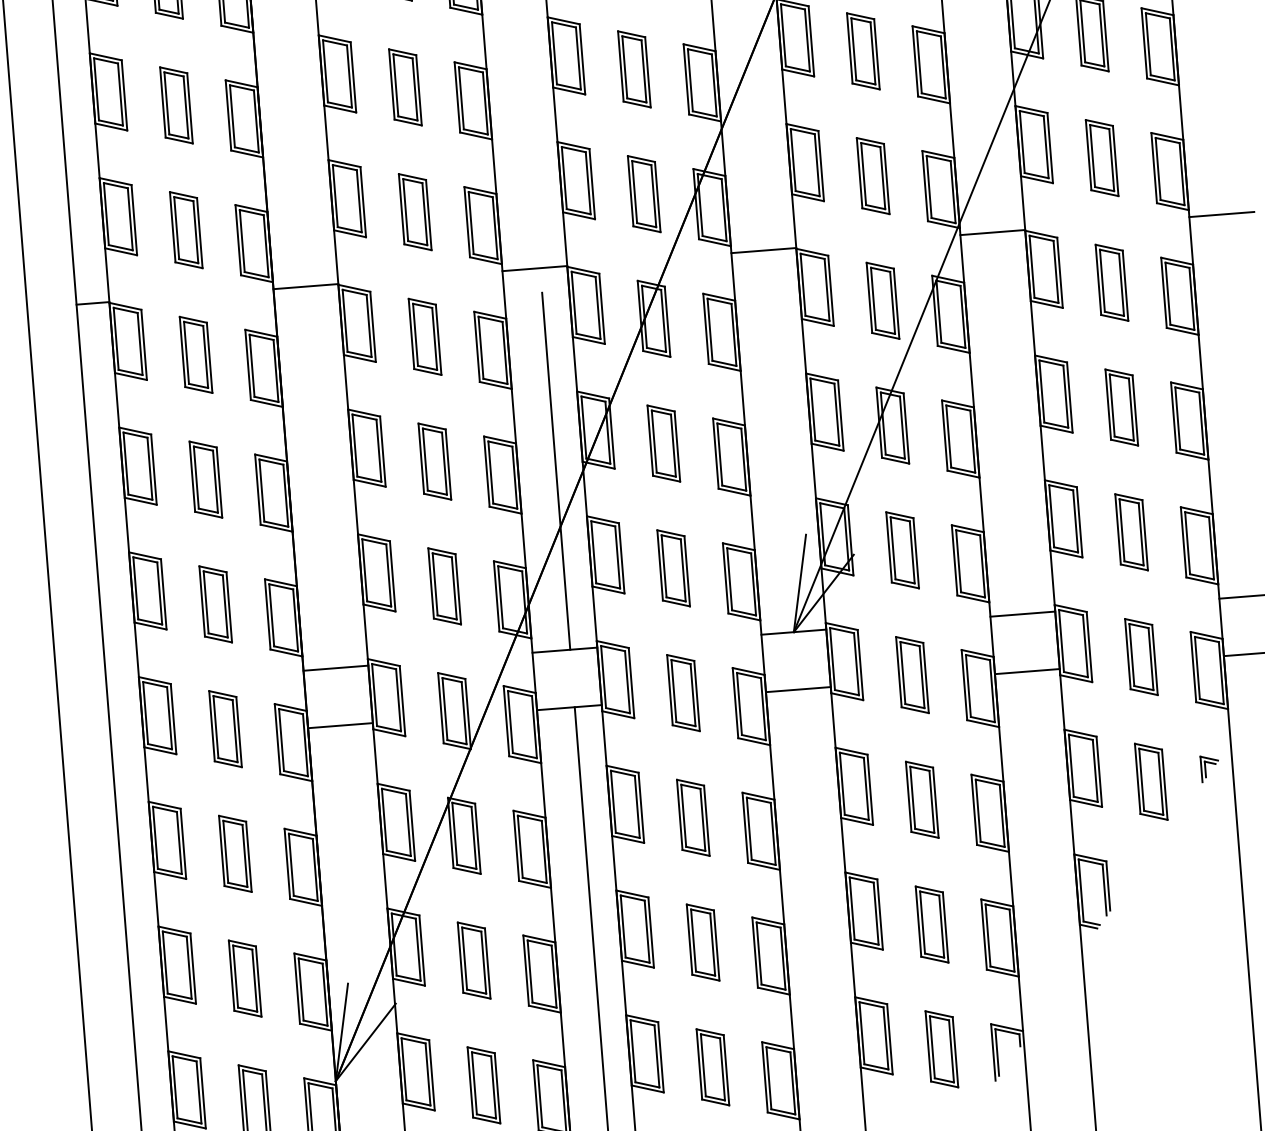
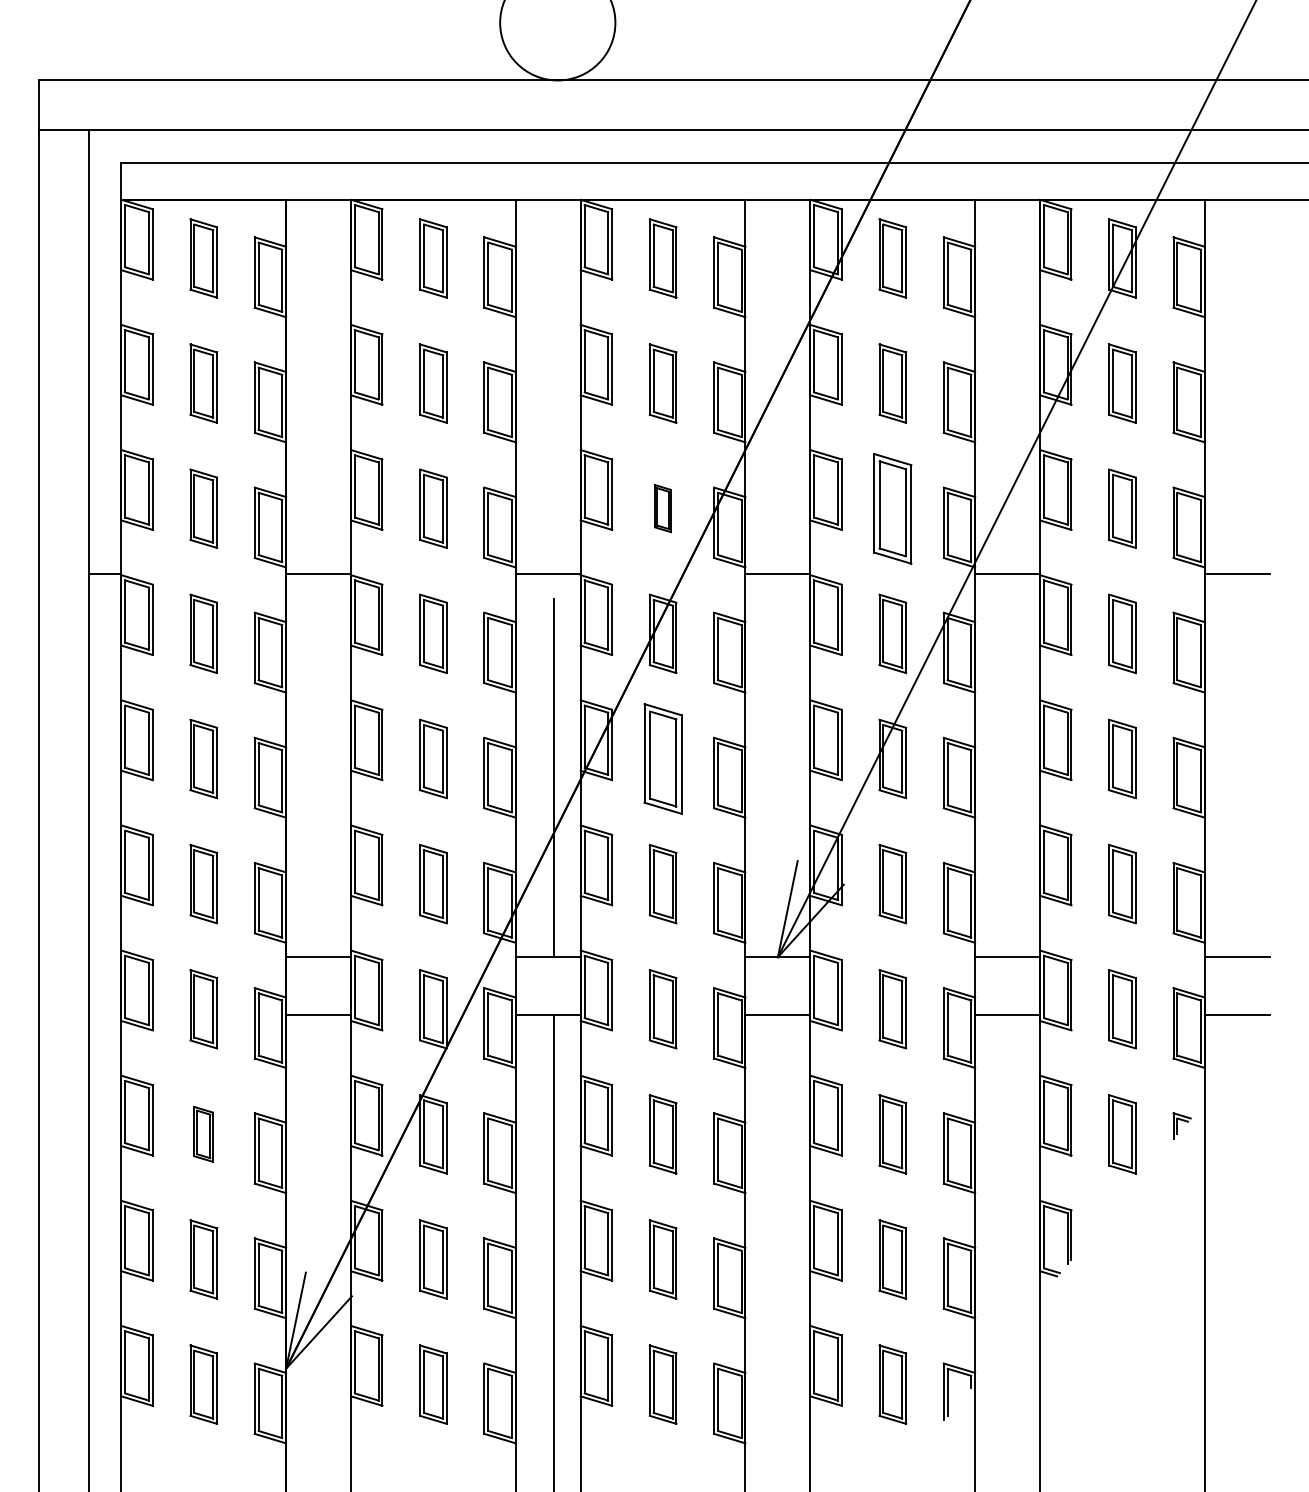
part: (872, 175) -> (892, 508), size x1.4
part: (643, 193) -> (662, 508), size x0.6
part: (663, 443) -> (662, 758), size x1.4
part: (235, 854) -> (203, 1134), size x0.7

